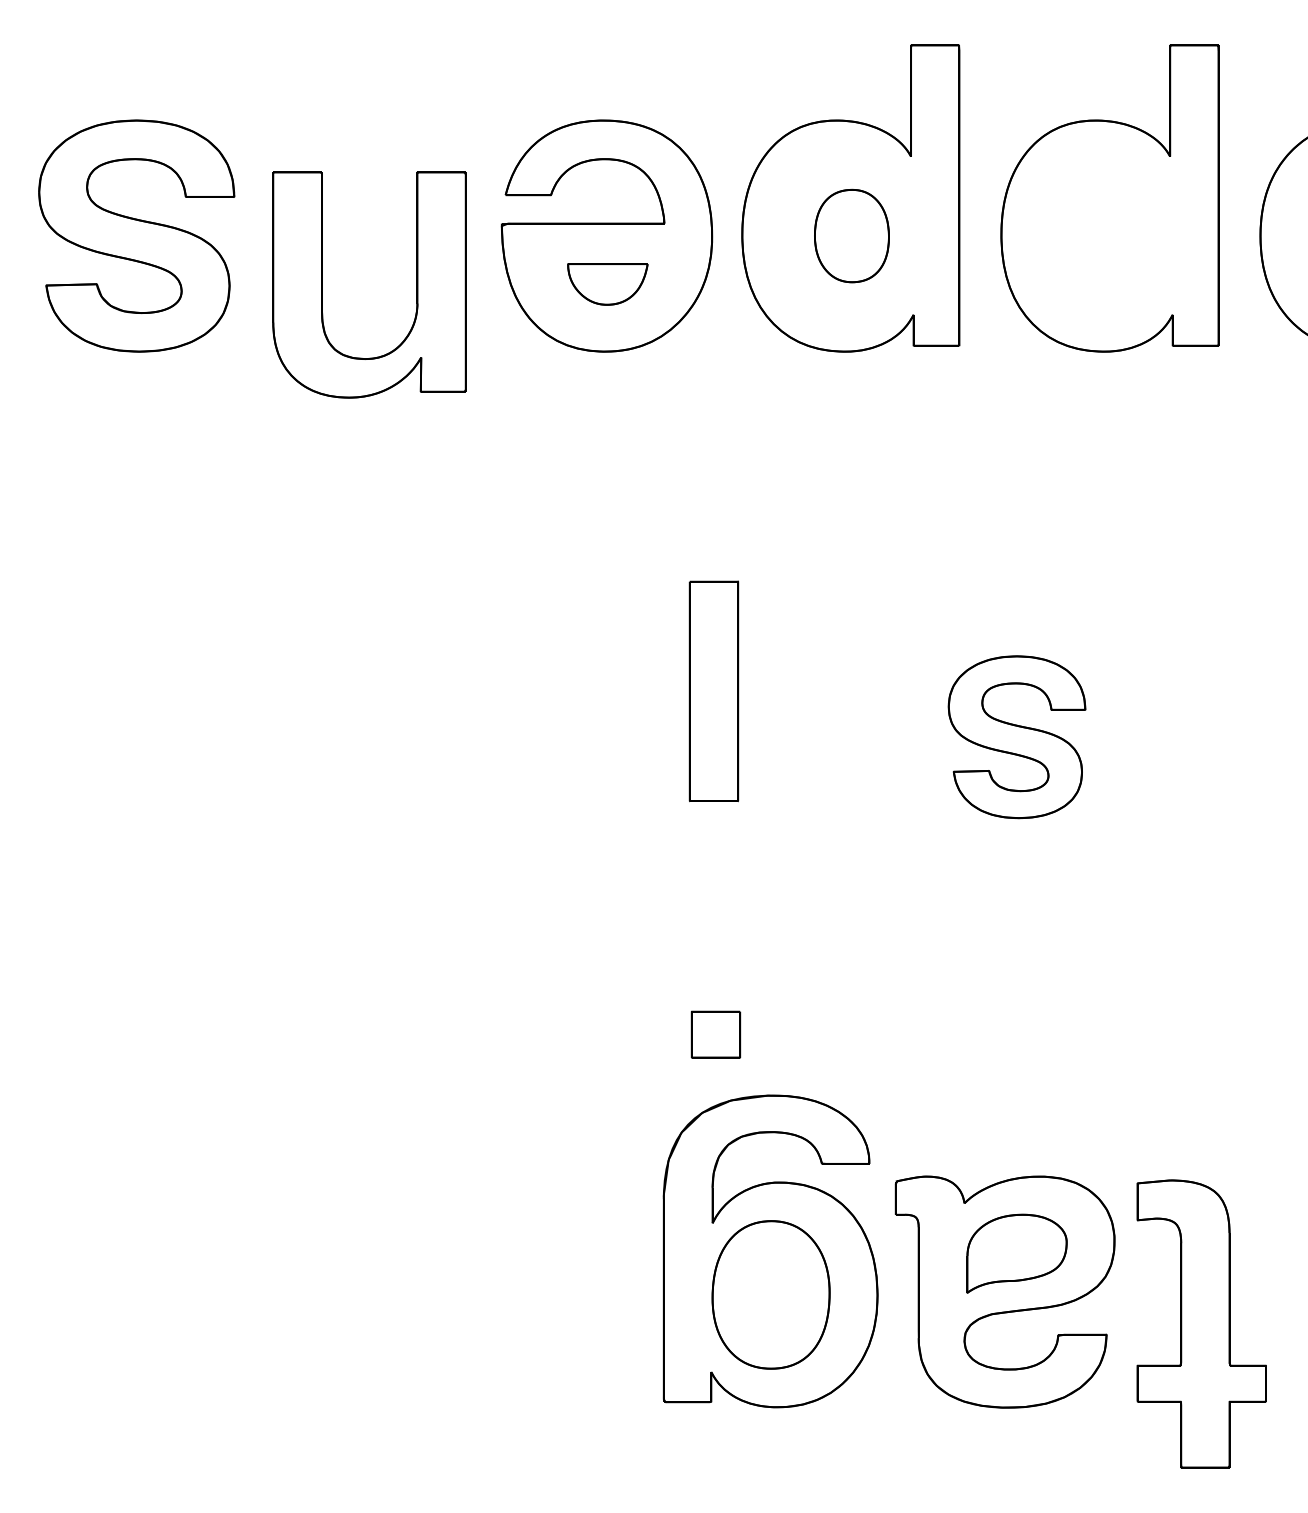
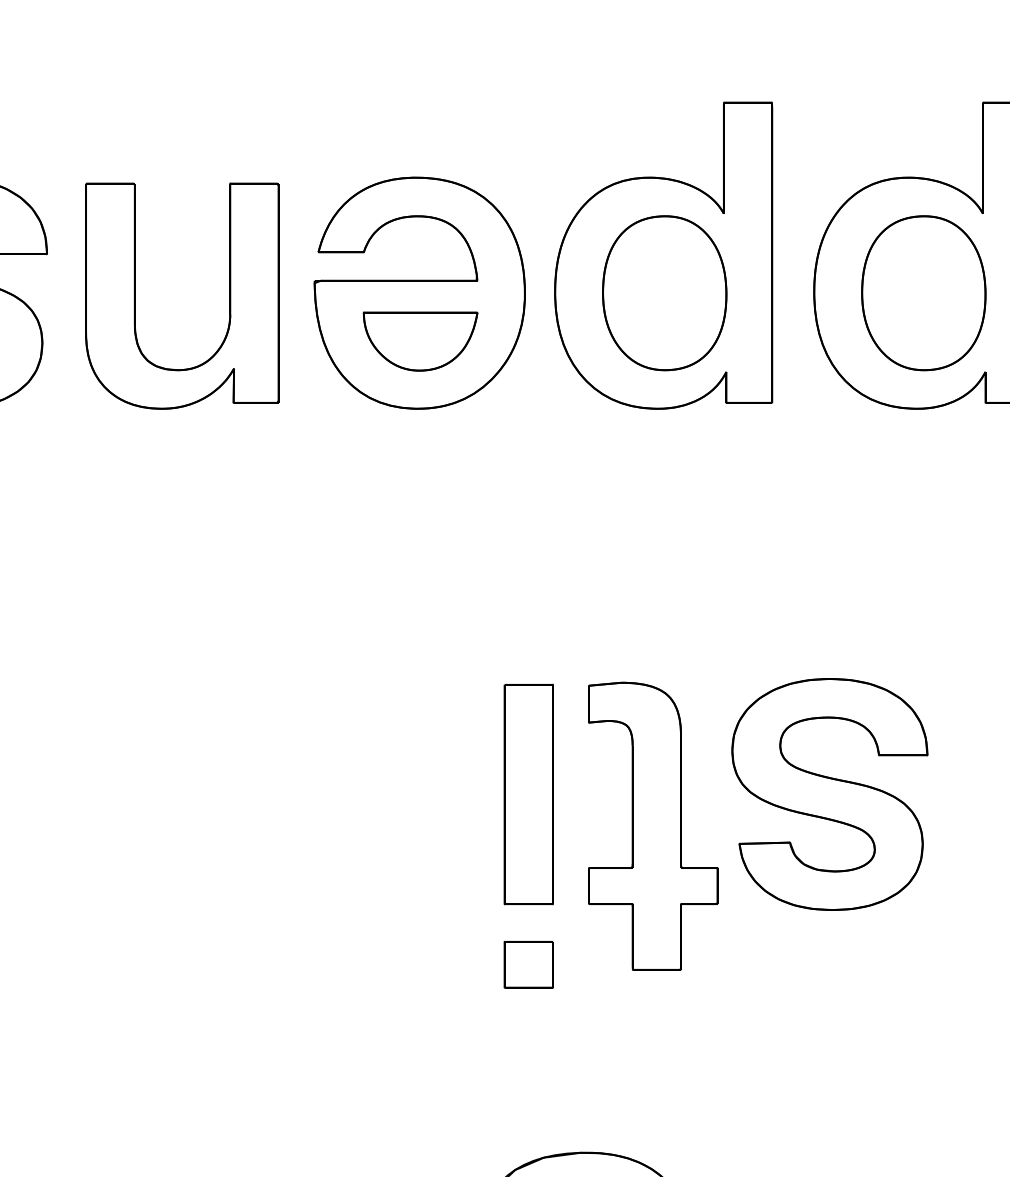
part: (851, 235) -> (664, 292), size x1.67
part: (1110, 235) -> (923, 292), added
part: (322, 284) -> (135, 295), moved
part: (607, 284) -> (420, 341), size x1.43
part: (713, 691) -> (528, 794), moved
part: (1016, 736) -> (829, 793), size x1.43
part: (840, 768) -> (653, 825), added
part: (715, 1034) -> (528, 964), moved

